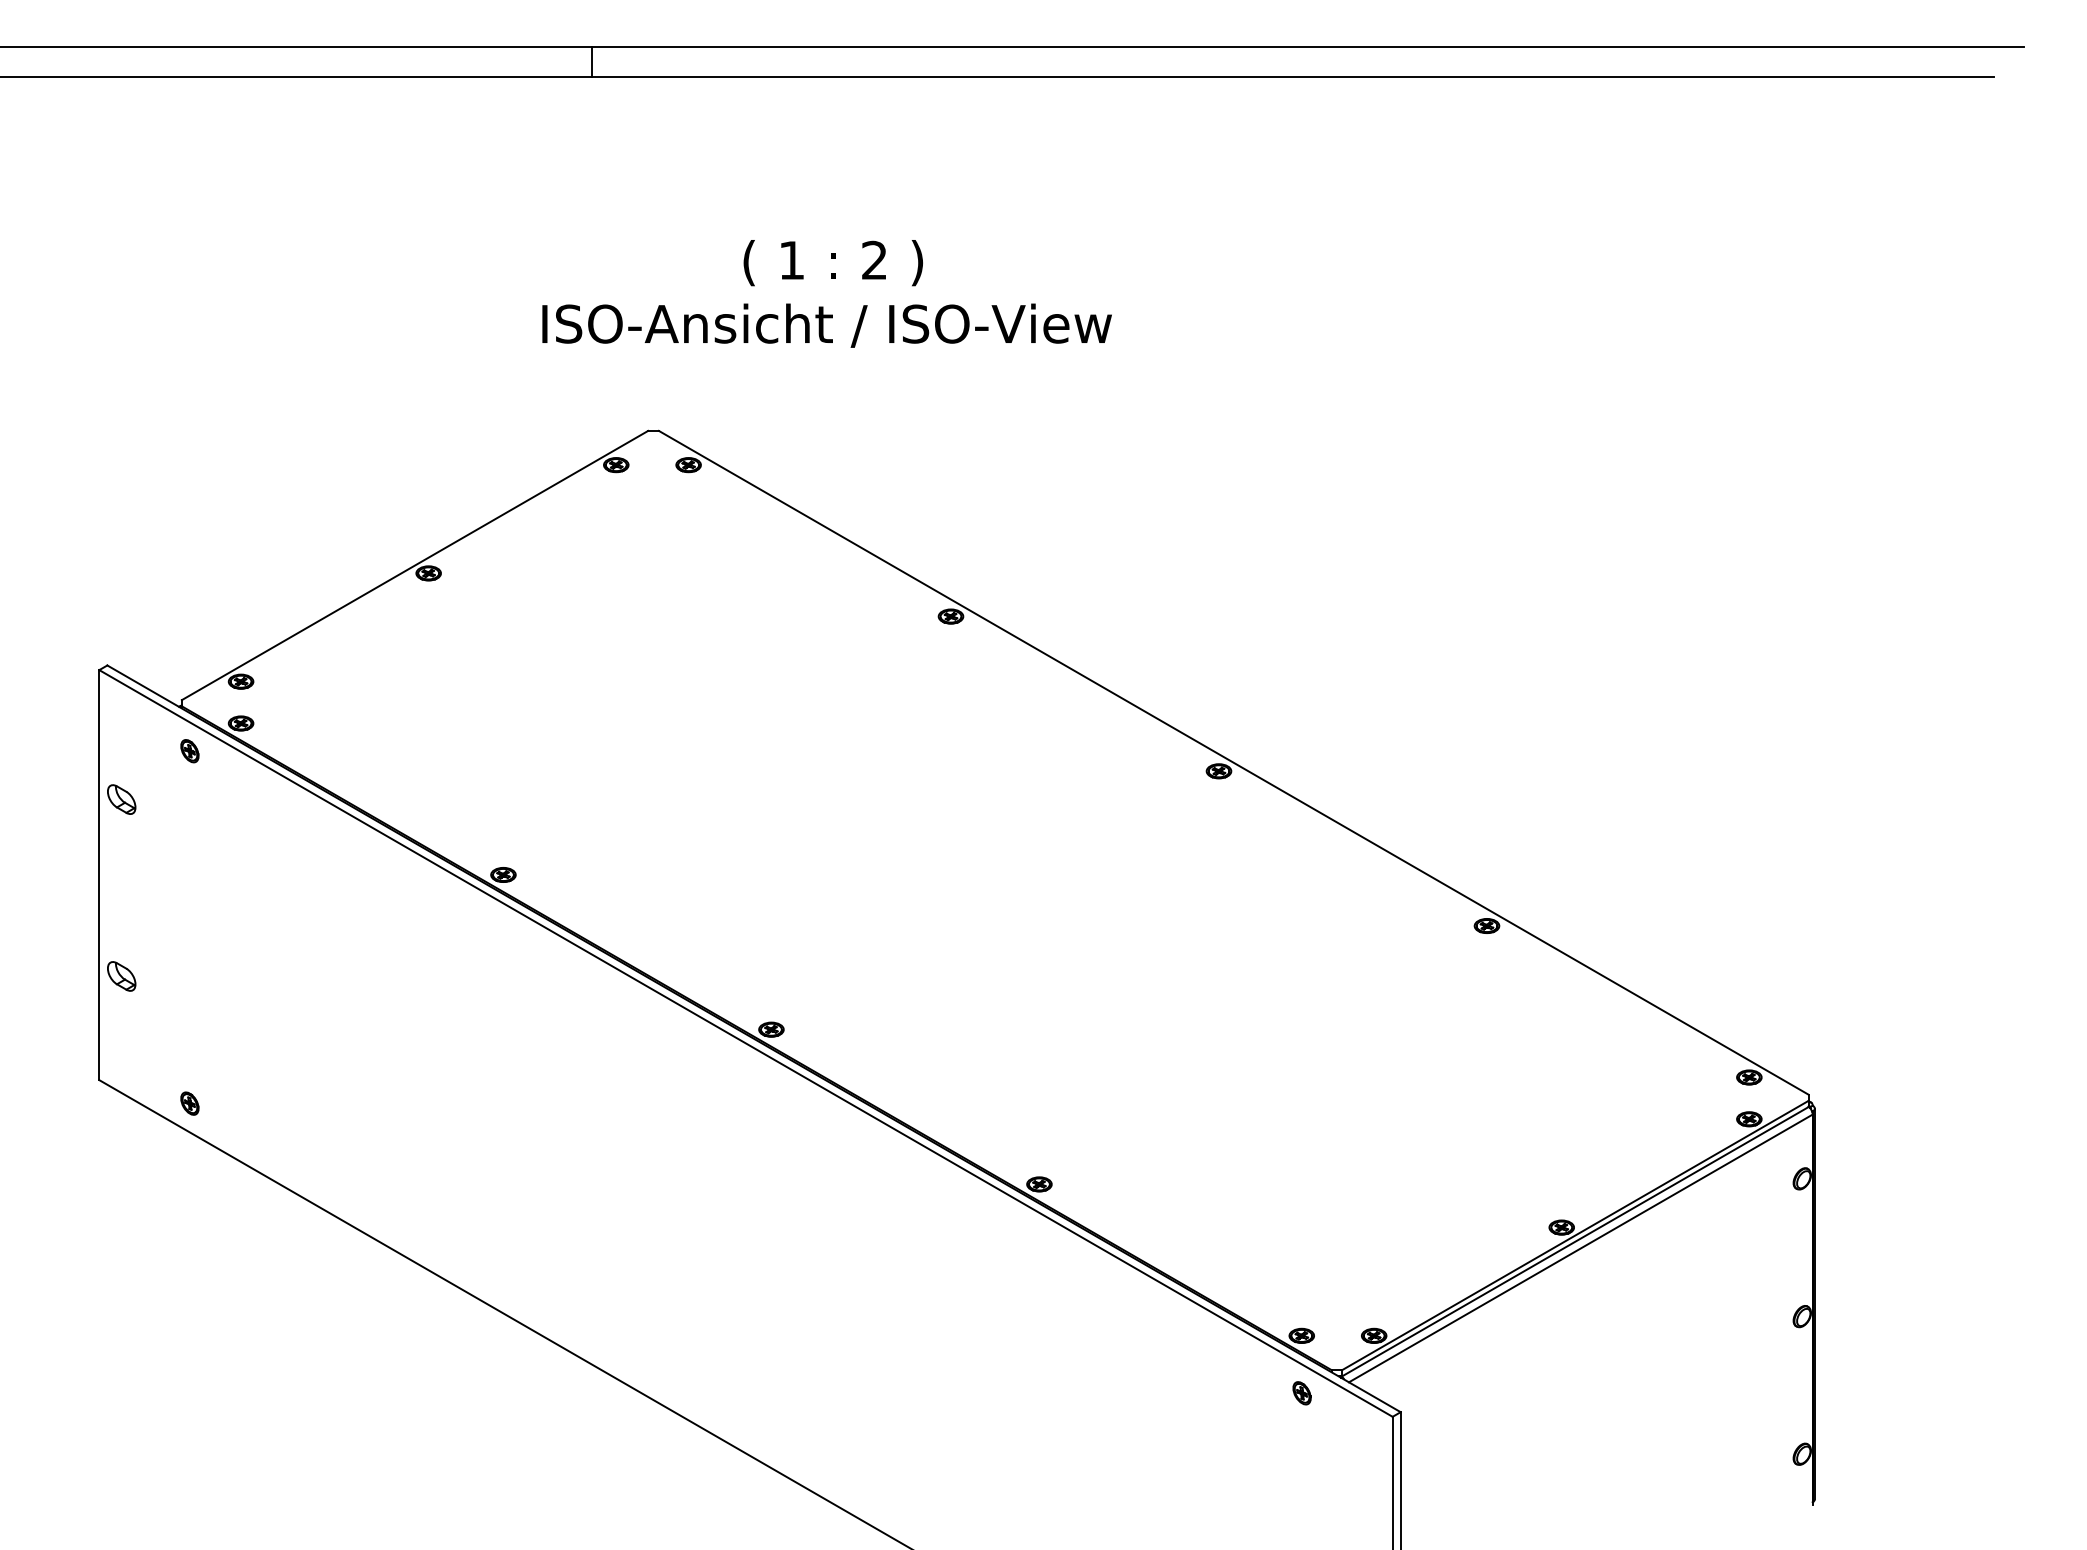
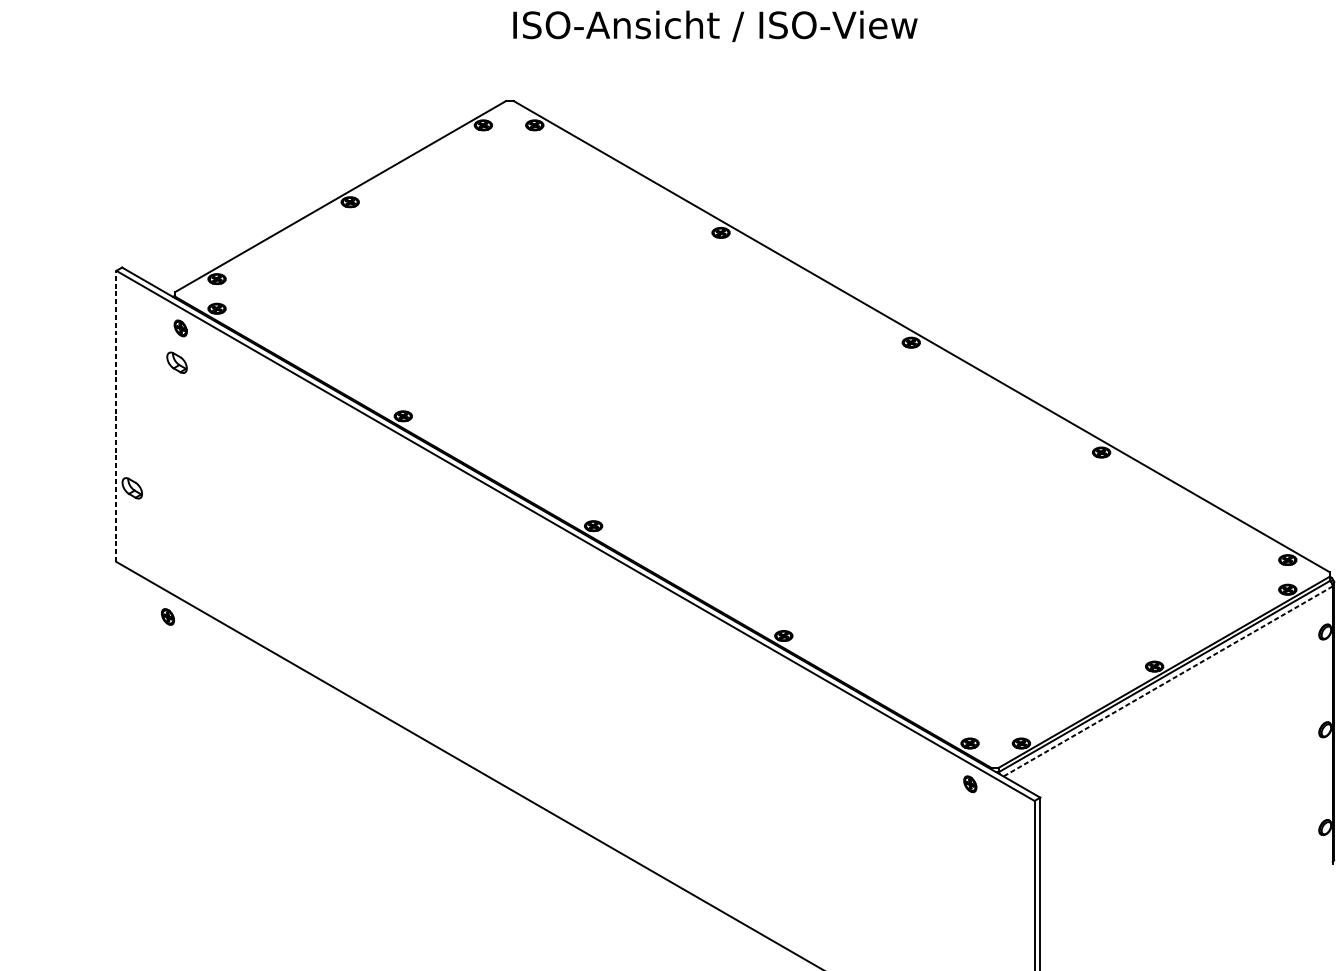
text: (826, 325) -> (715, 26), moved
part: (121, 799) -> (176, 362), moved
line: (99, 874) -> (116, 415), solid -> dashed
part: (189, 1103) -> (167, 616), moved
line: (1580, 1248) -> (1167, 681), solid -> dashed

